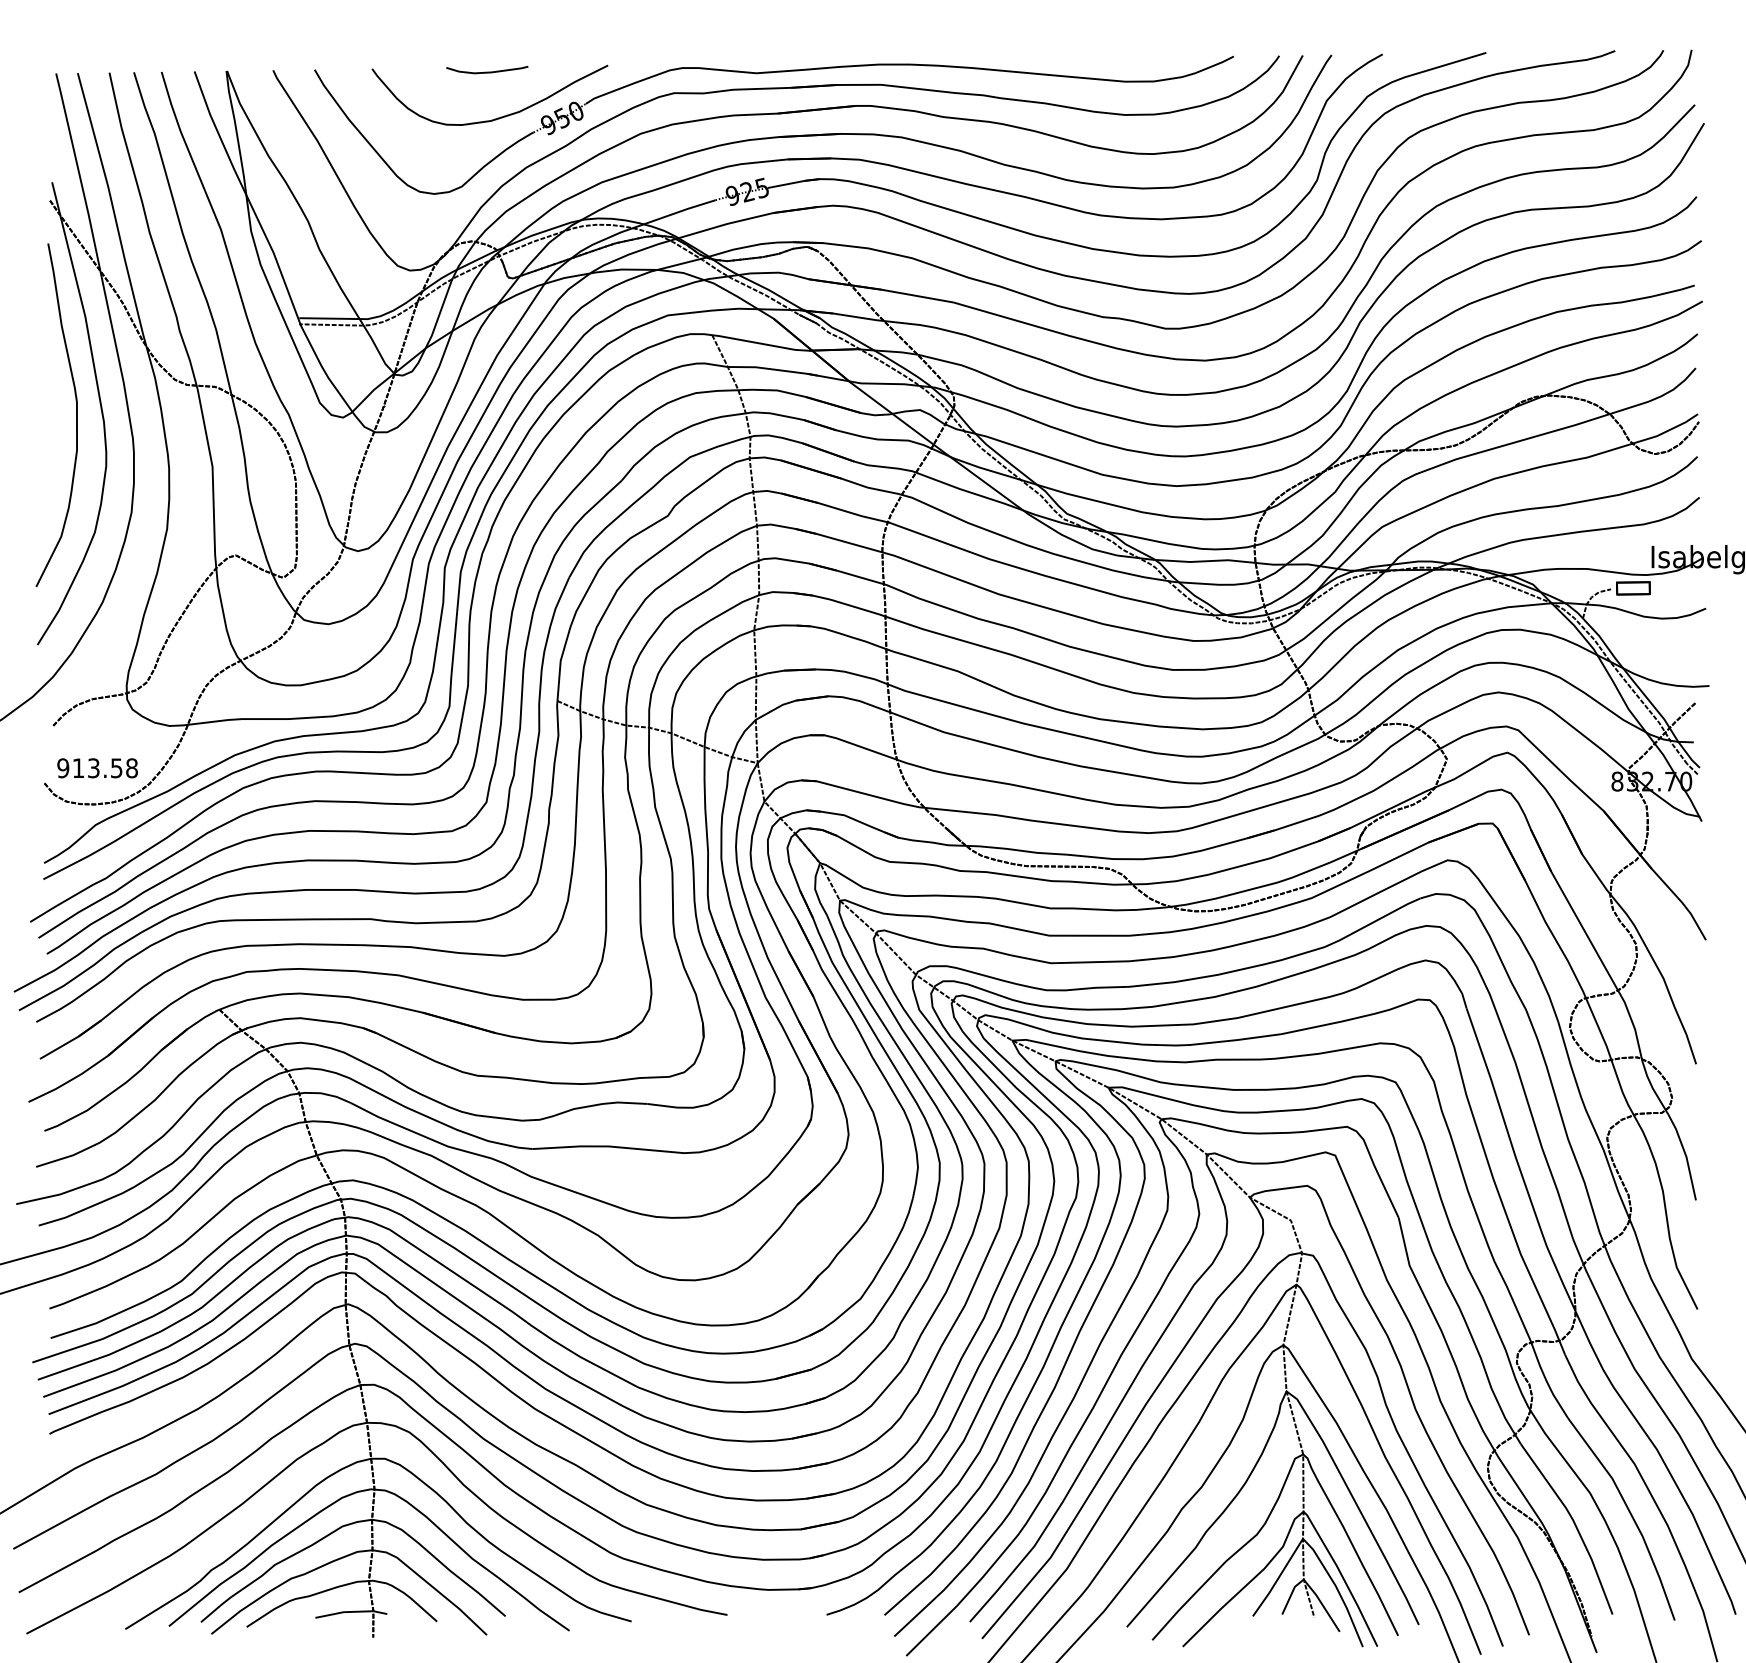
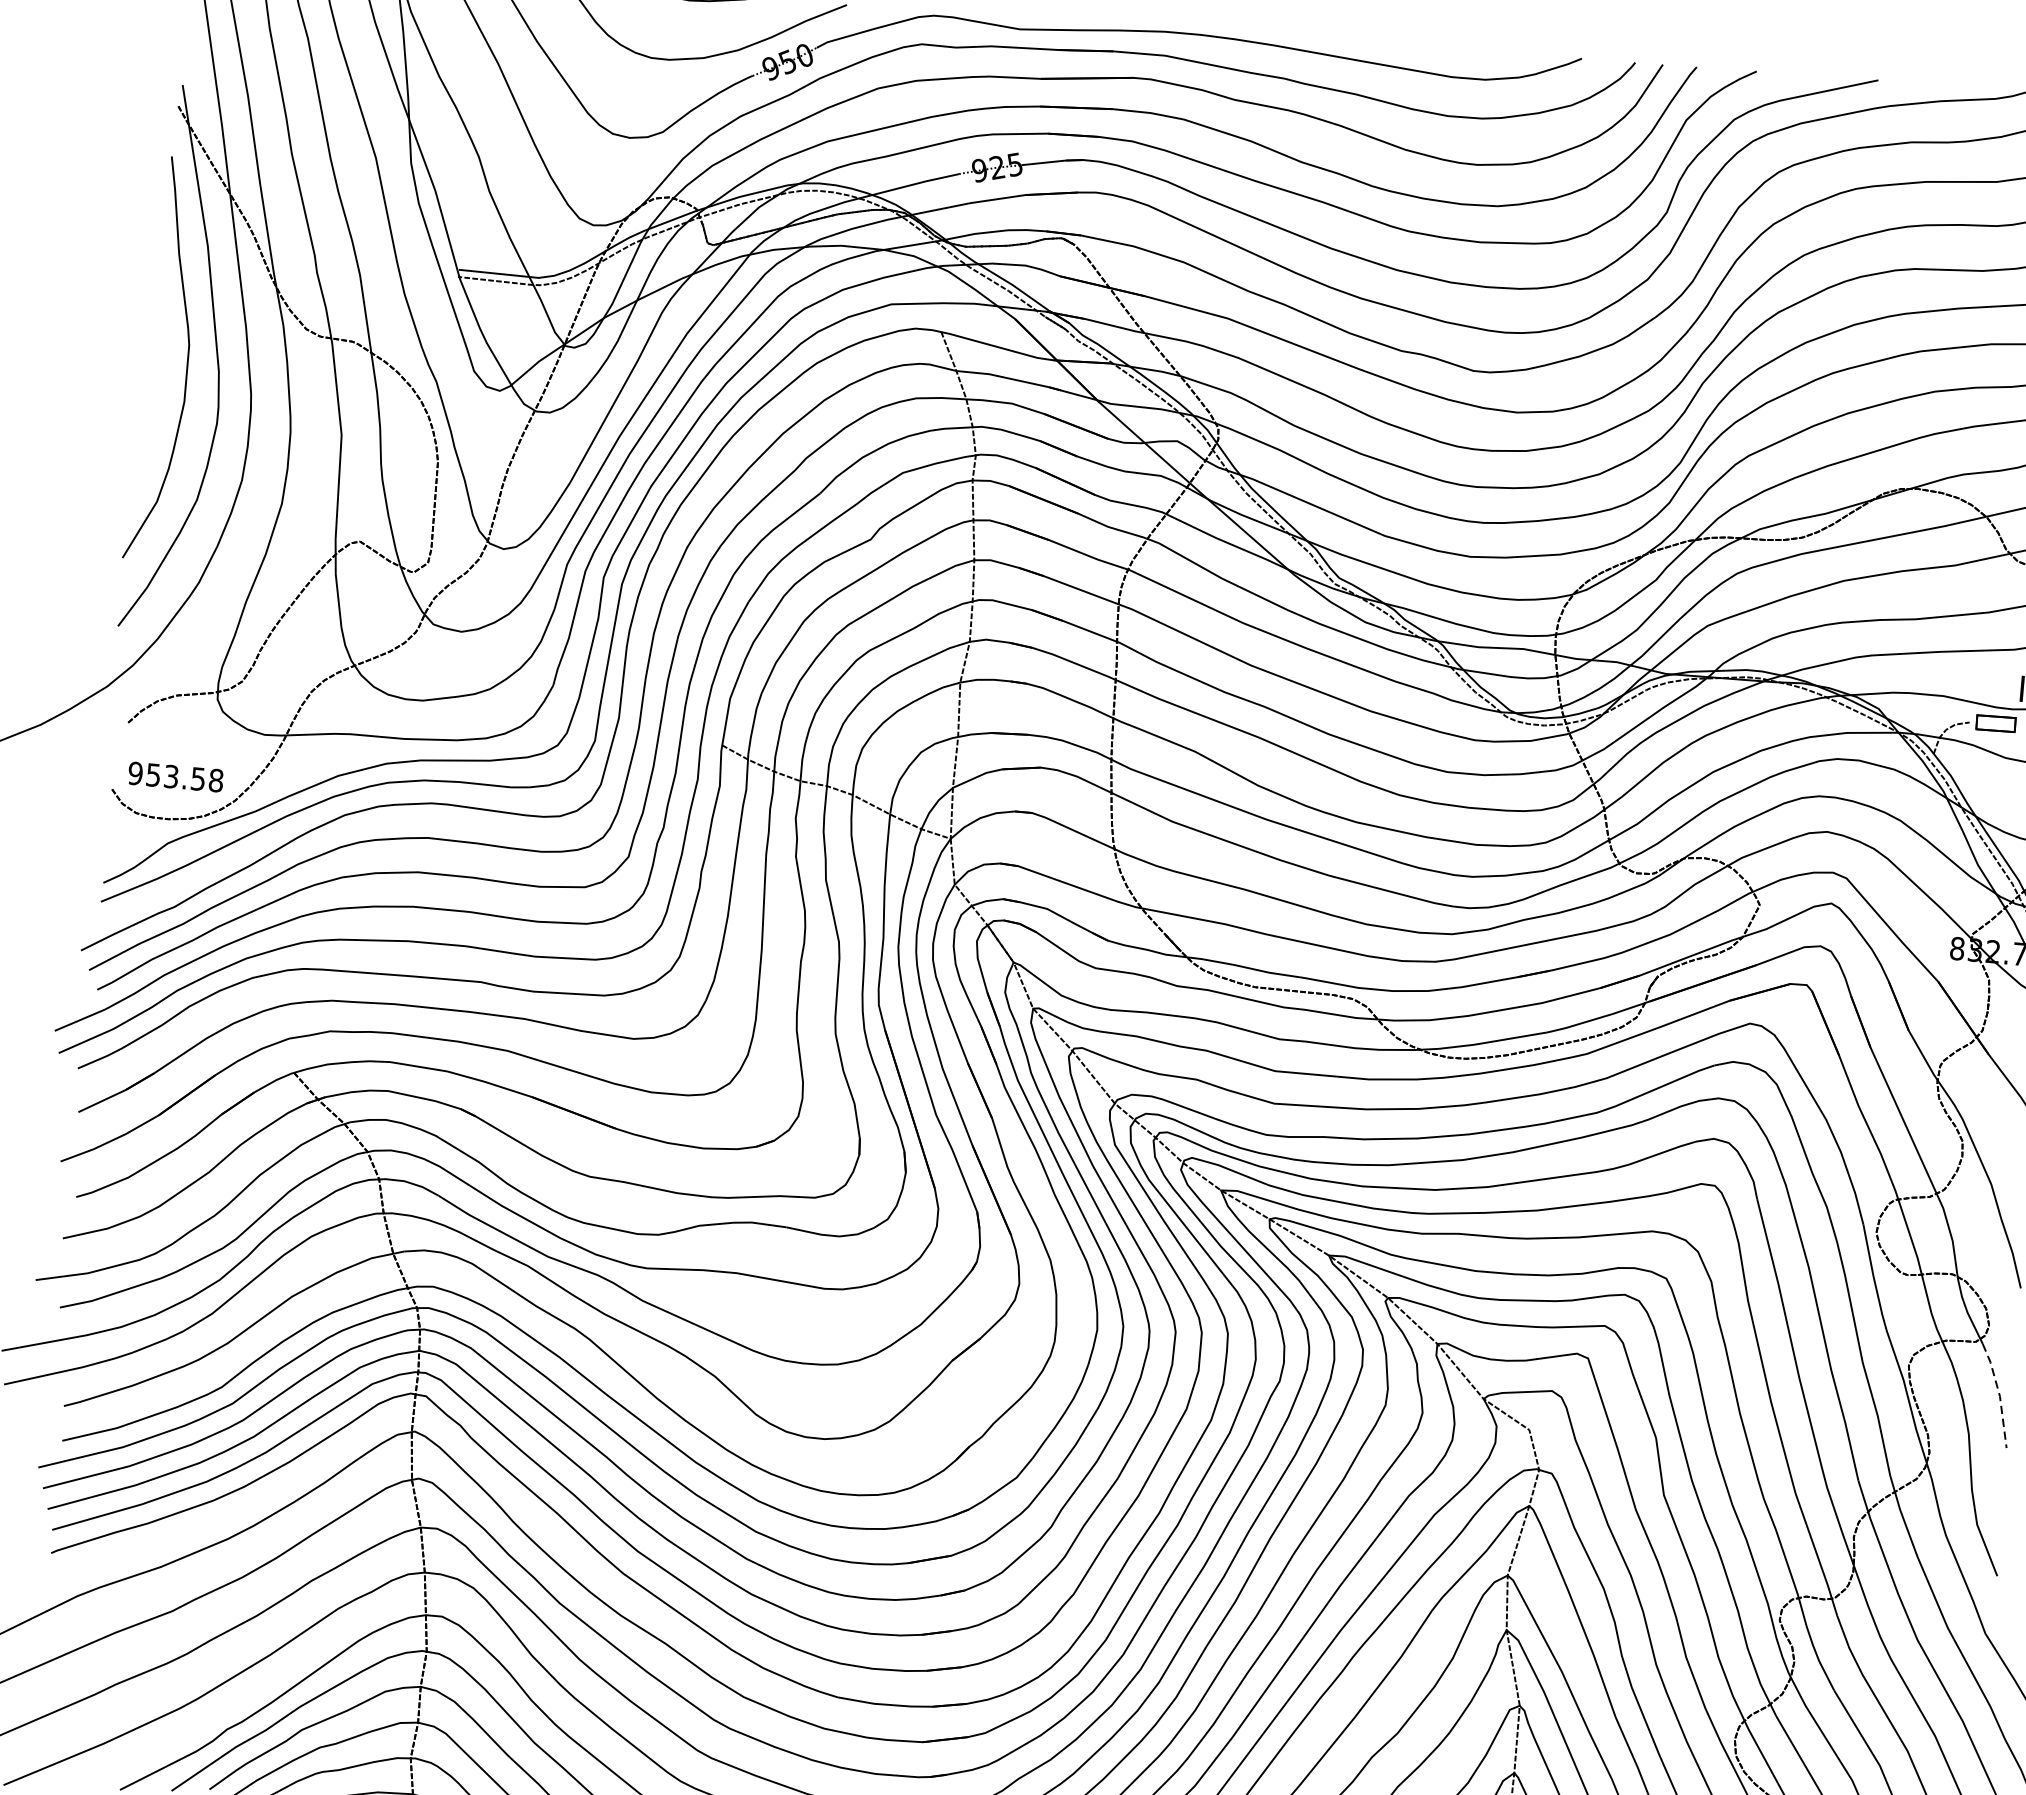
text: (78, 768) -> (153, 775), 913.58 -> 953.58
line: (1686, 1156) -> (1999, 1395), solid -> dashed

